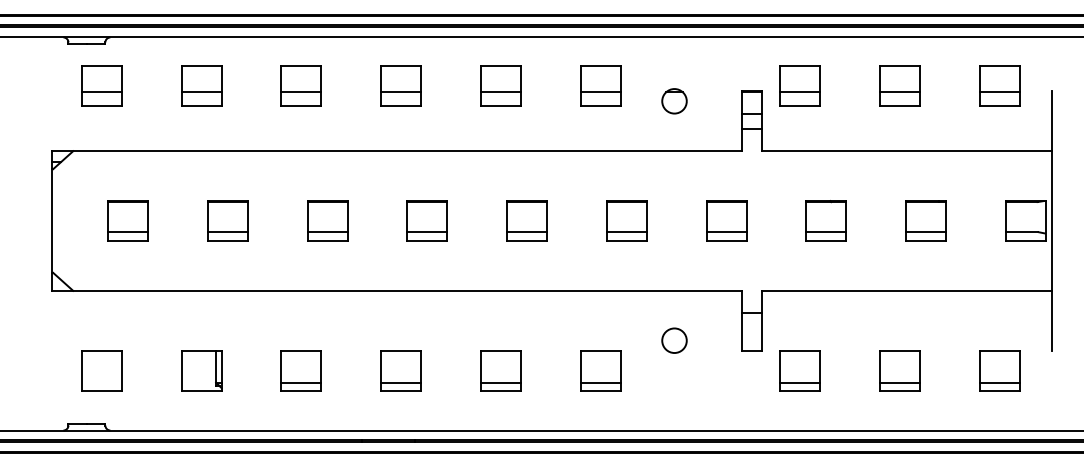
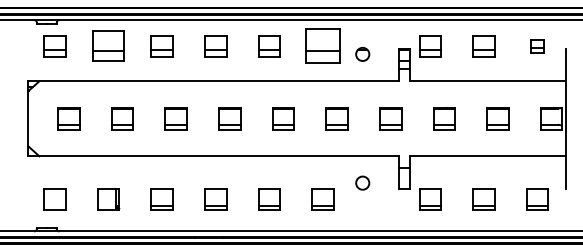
part: (201, 86) -> (108, 46), size x1.4
part: (599, 86) -> (322, 46), size x1.6
part: (999, 86) -> (537, 46), size x0.6

